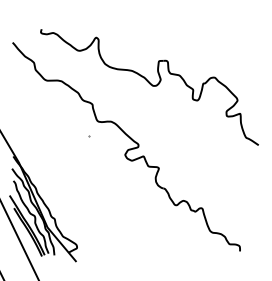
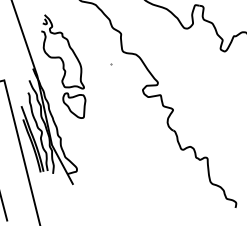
part: (43, 147) -> (64, 66), added

